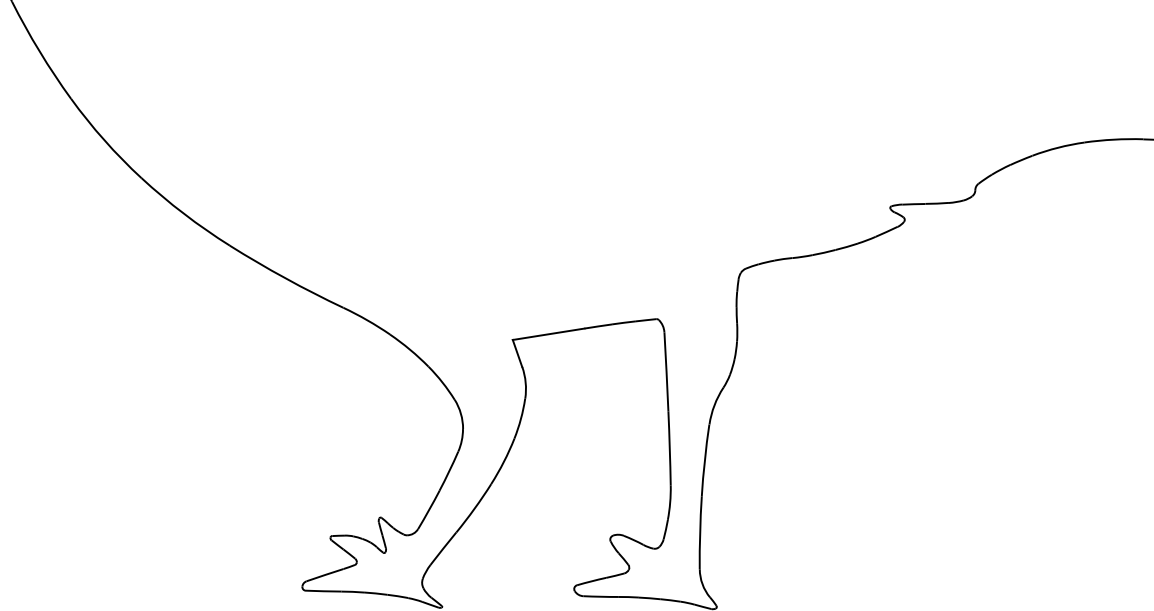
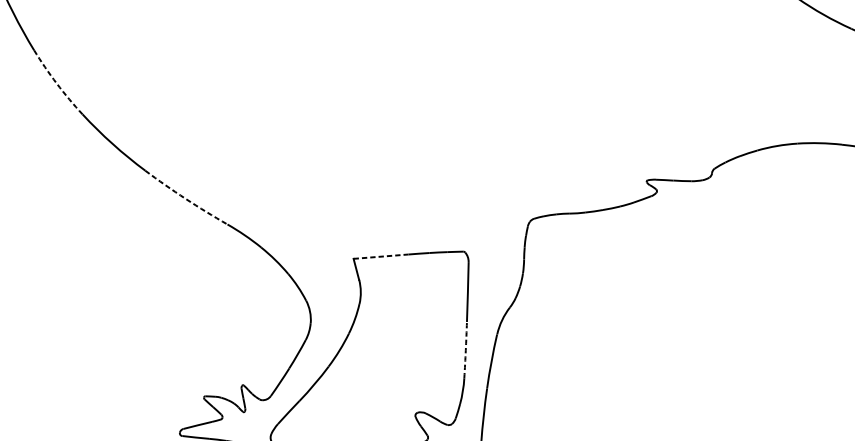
arc: (104, 140) -> (56, 83), solid -> dashed
arc: (285, 278) -> (185, 198), solid -> dashed
line: (549, 334) -> (381, 256), solid -> dashed
arc: (669, 448) -> (465, 350), solid -> dashed

